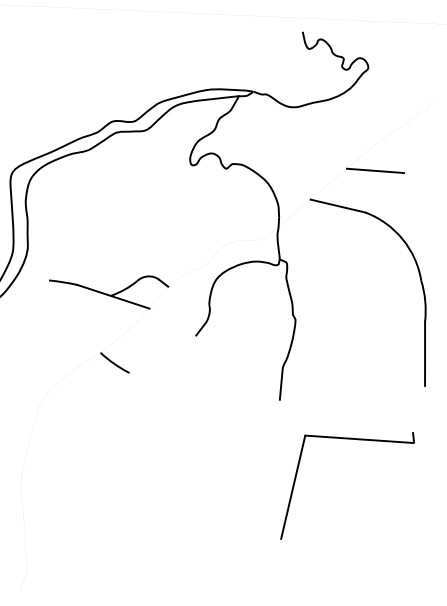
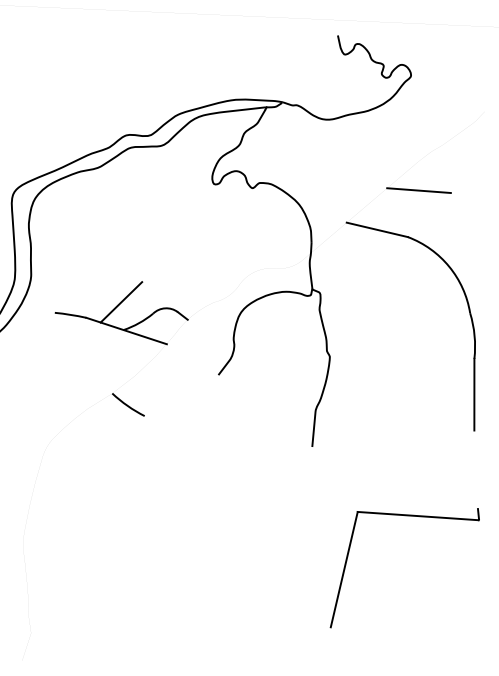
line: (108, 271) -> (121, 302), added
curve: (348, 439) -> (405, 516), moved

